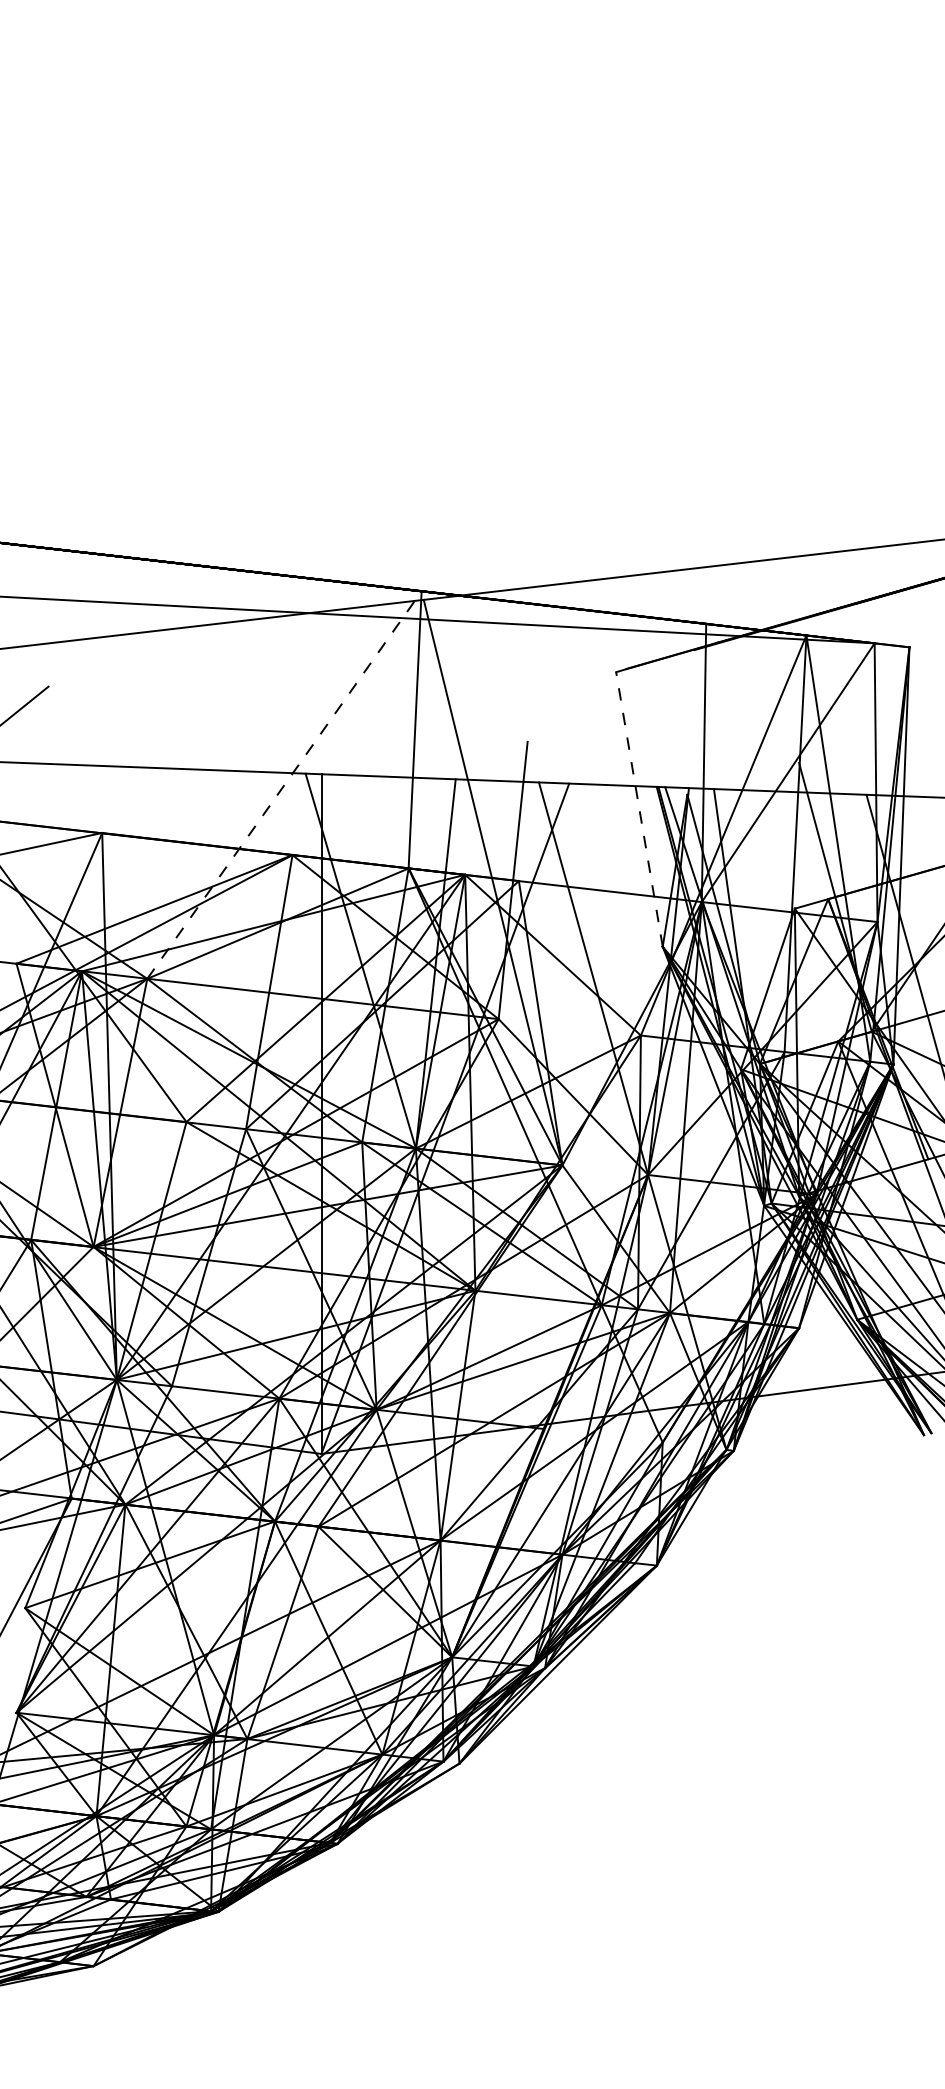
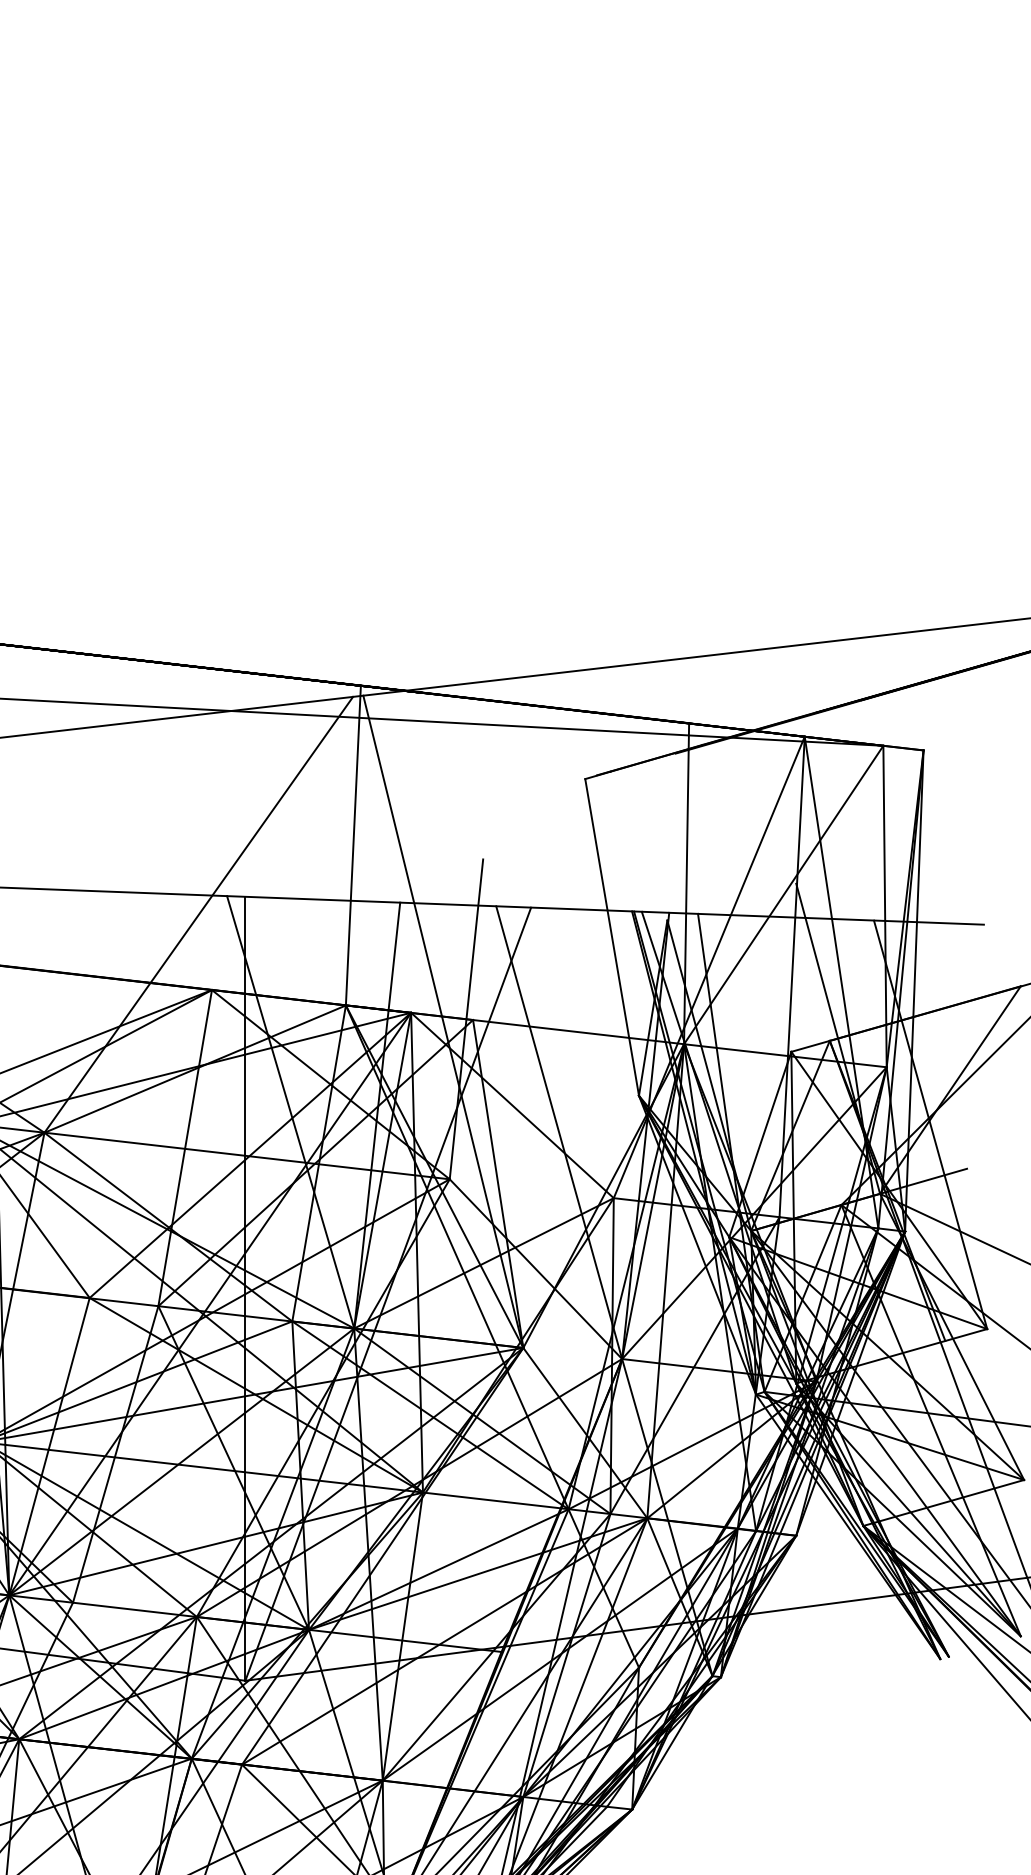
line: (281, 789) -> (199, 914), dashed -> solid
line: (639, 808) -> (612, 936), dashed -> solid

